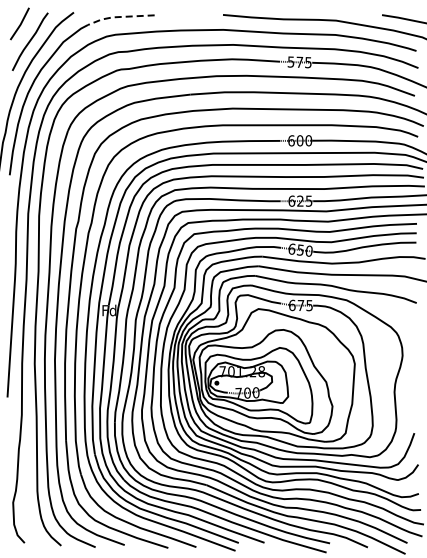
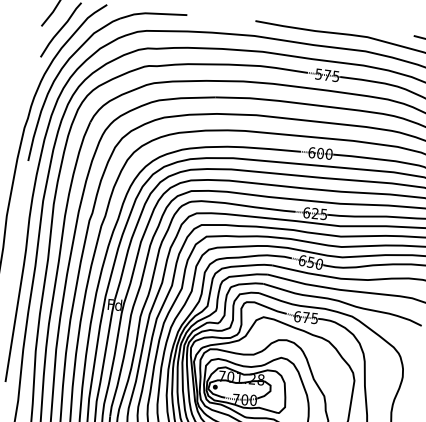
line: (119, 17) -> (152, 14), dashed -> solid

